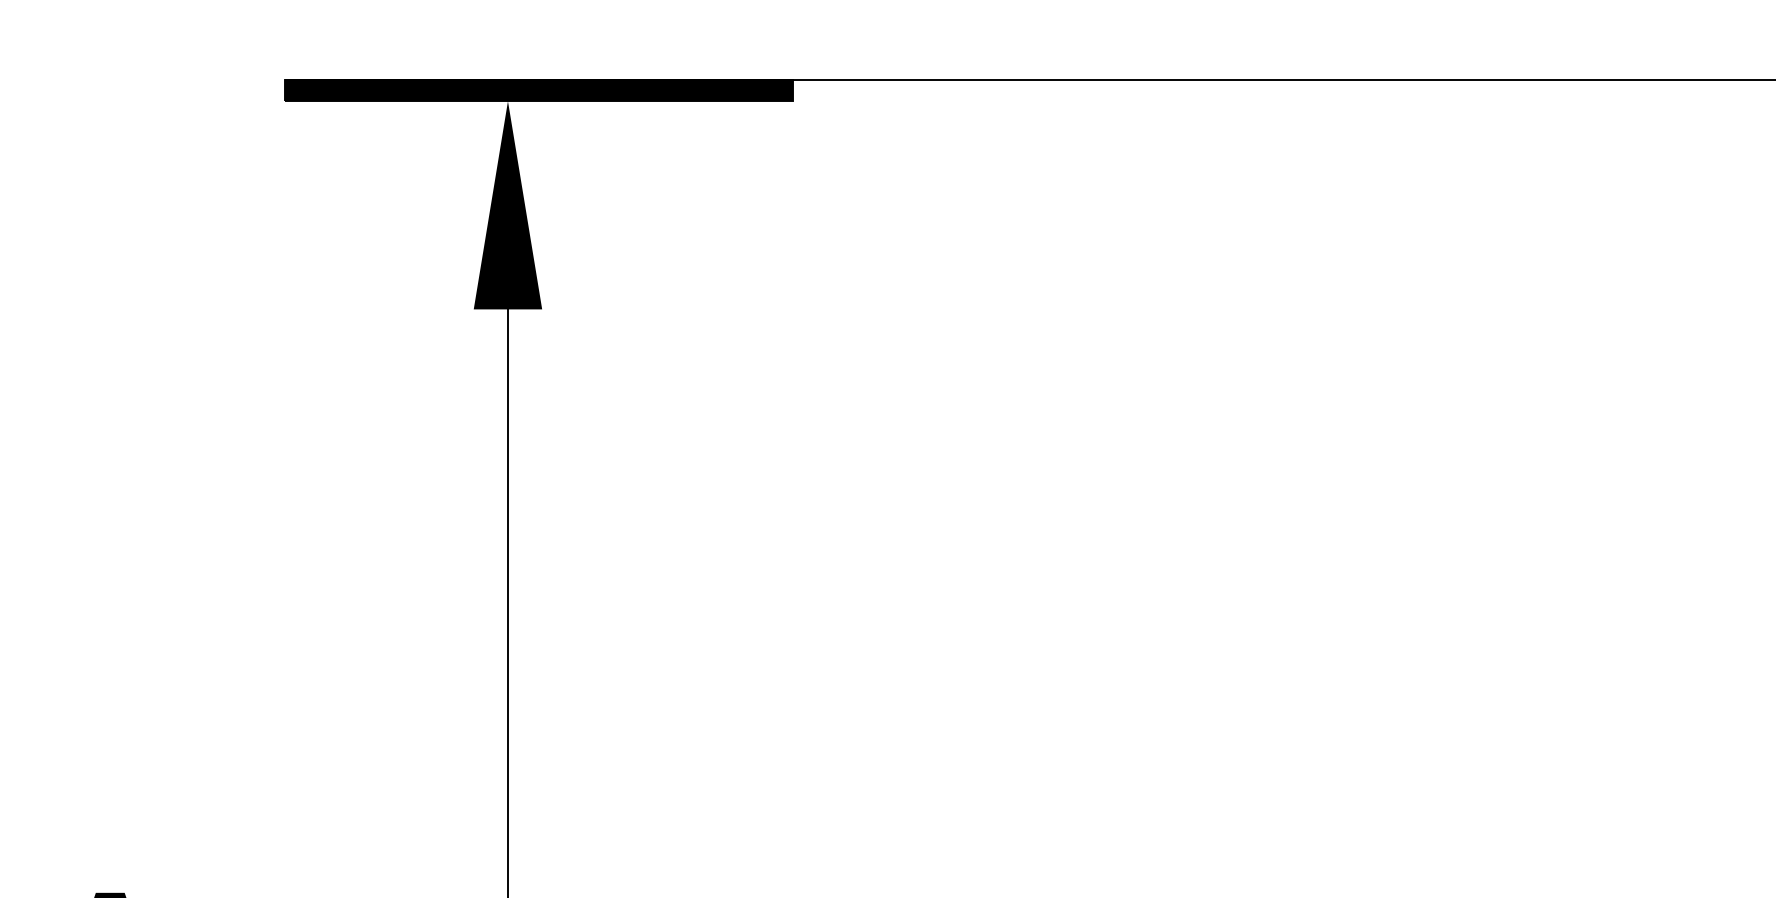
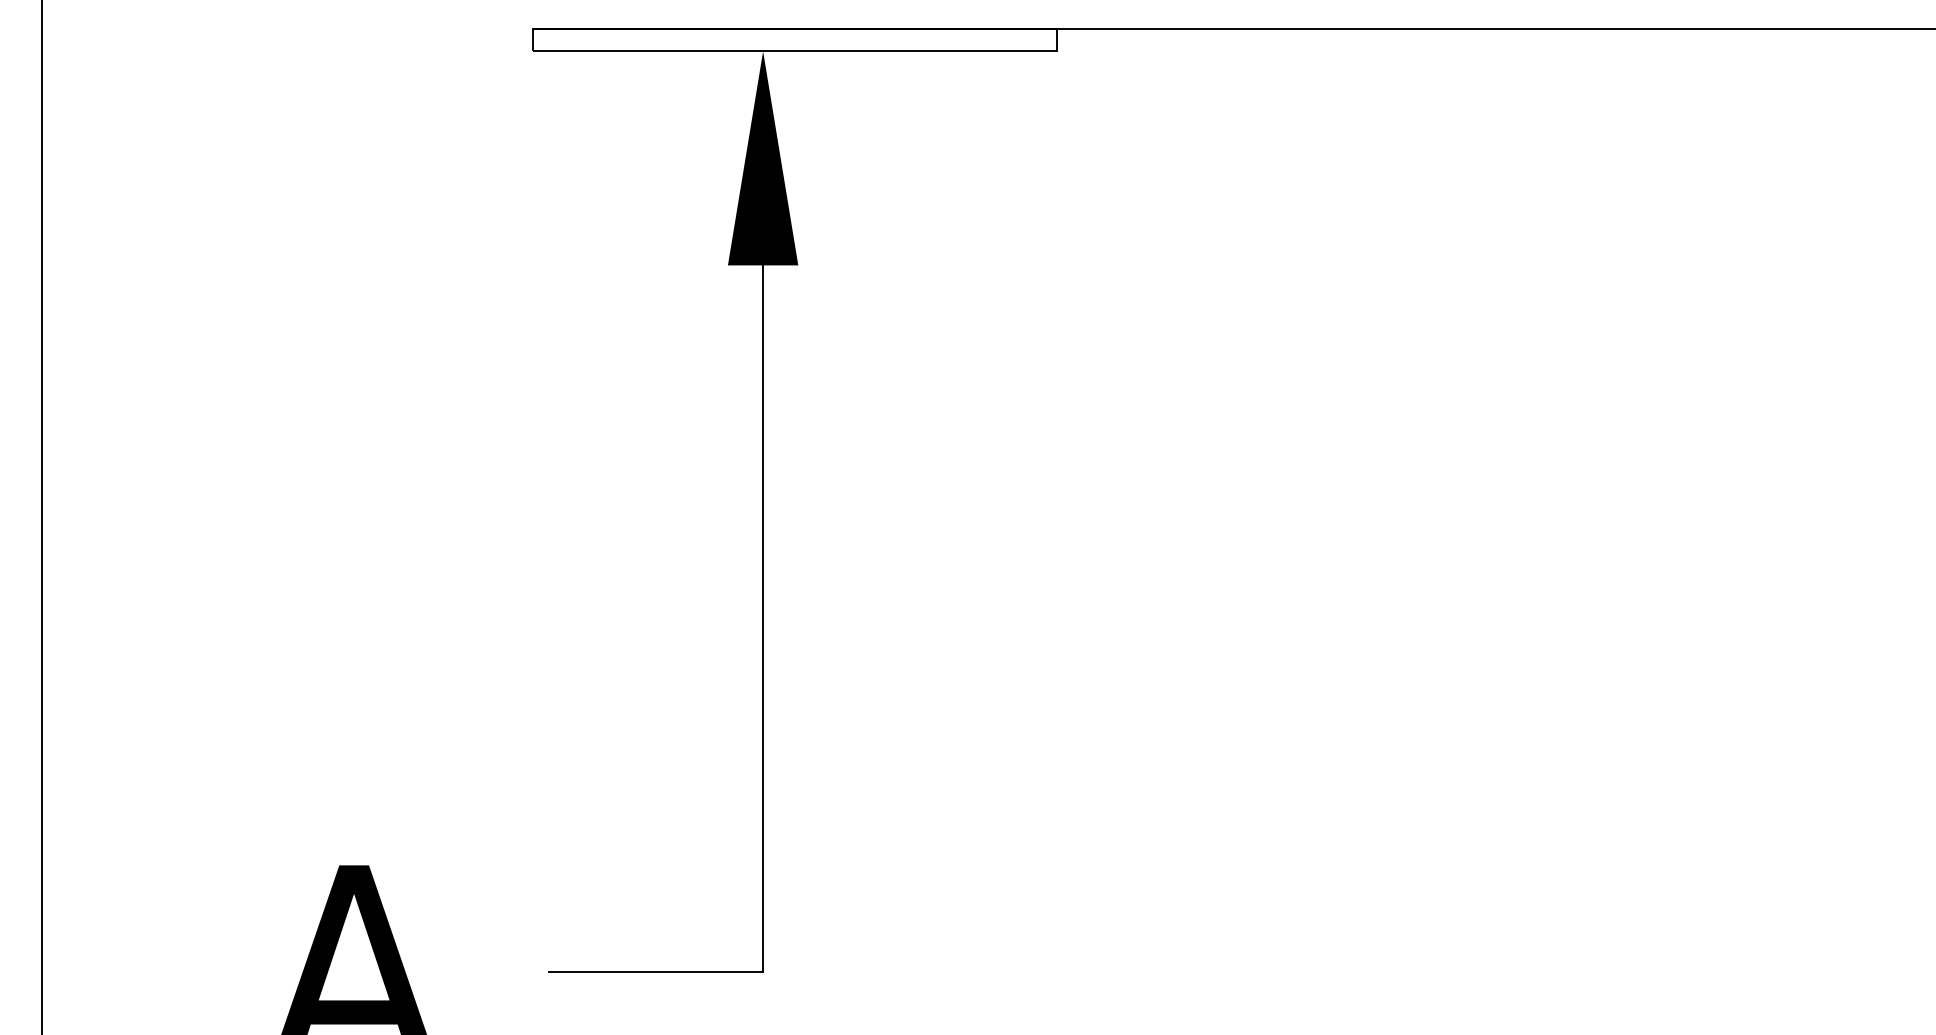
fill: (538, 90) -> (794, 40), removed

